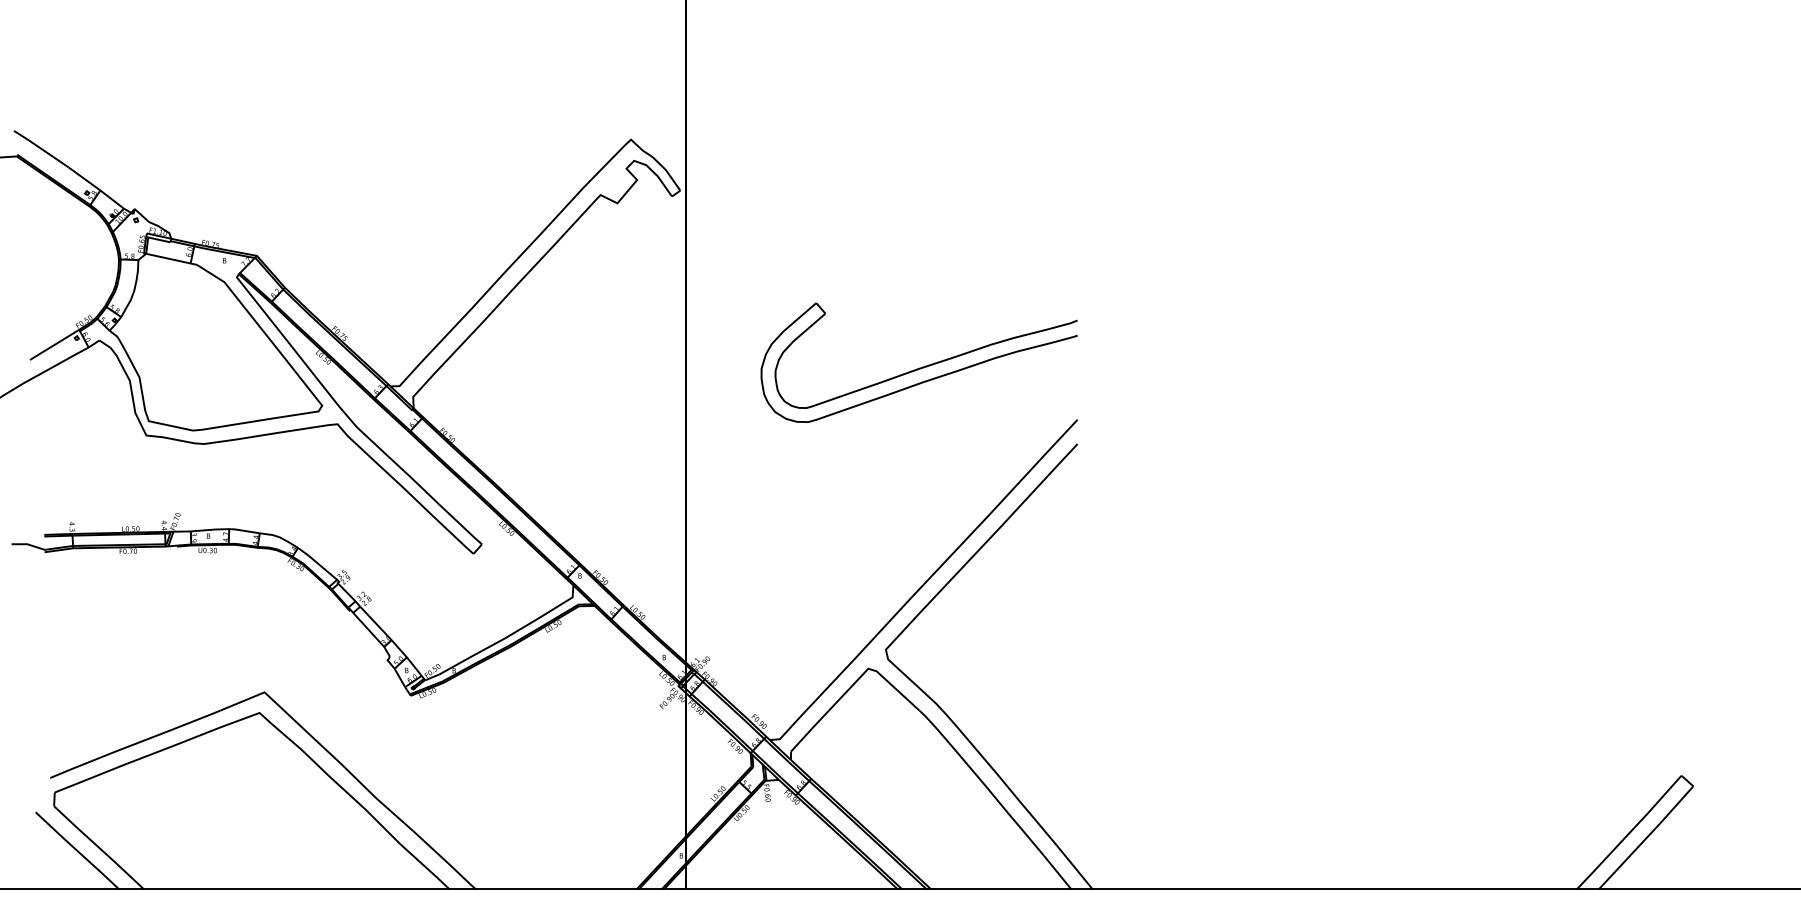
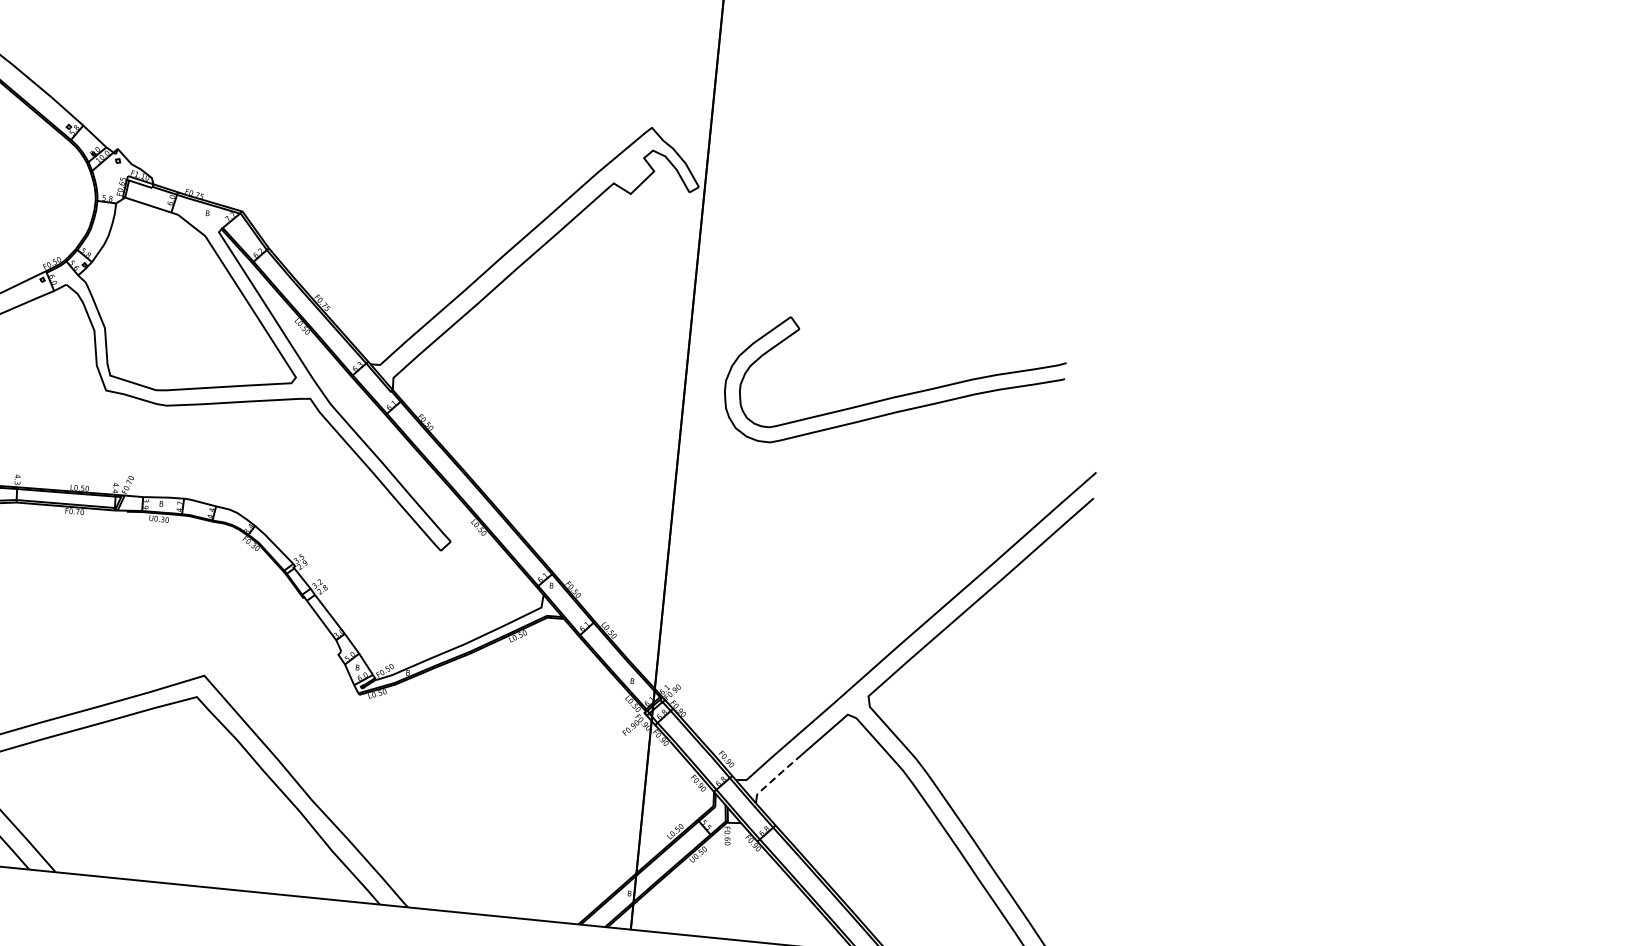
part: (918, 362) -> (893, 390), moved
line: (810, 730) -> (779, 774), solid -> dashed

